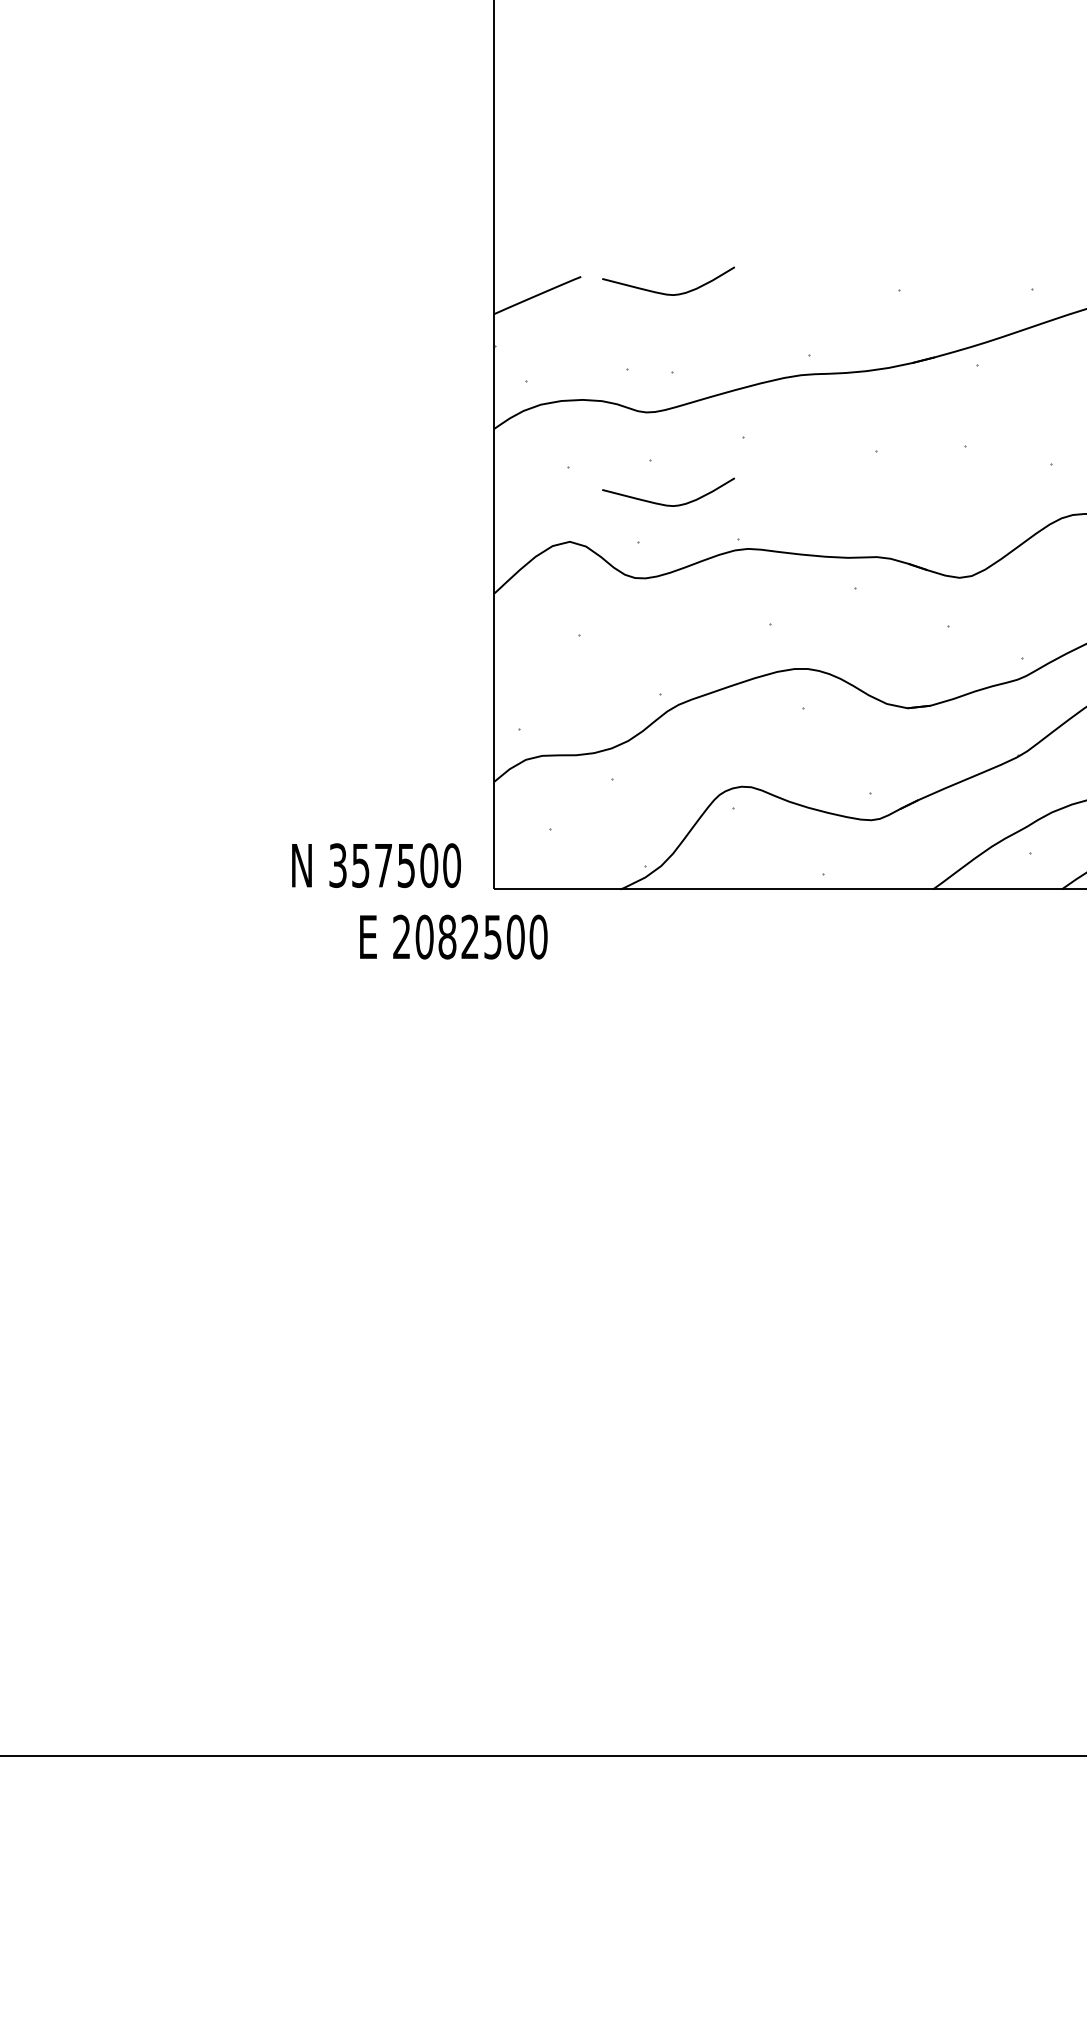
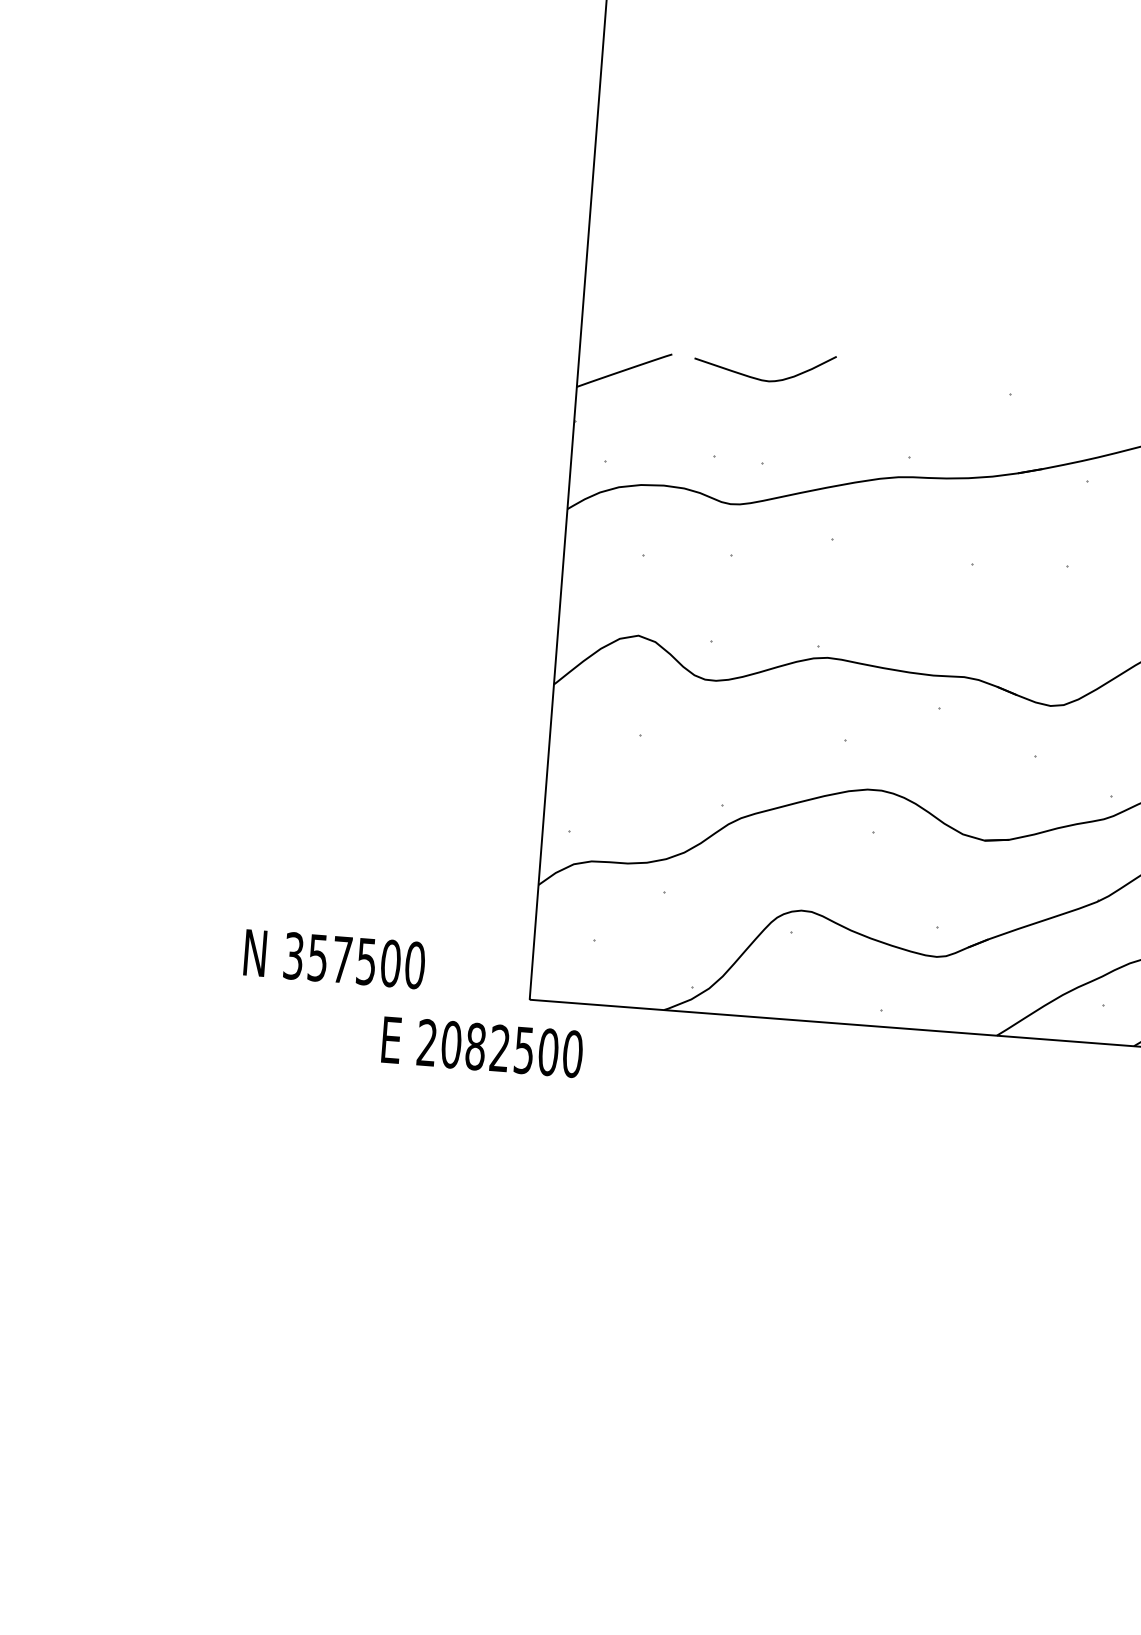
curve: (668, 504) -> (746, 604), removed
text: (376, 865) -> (334, 959), moved

